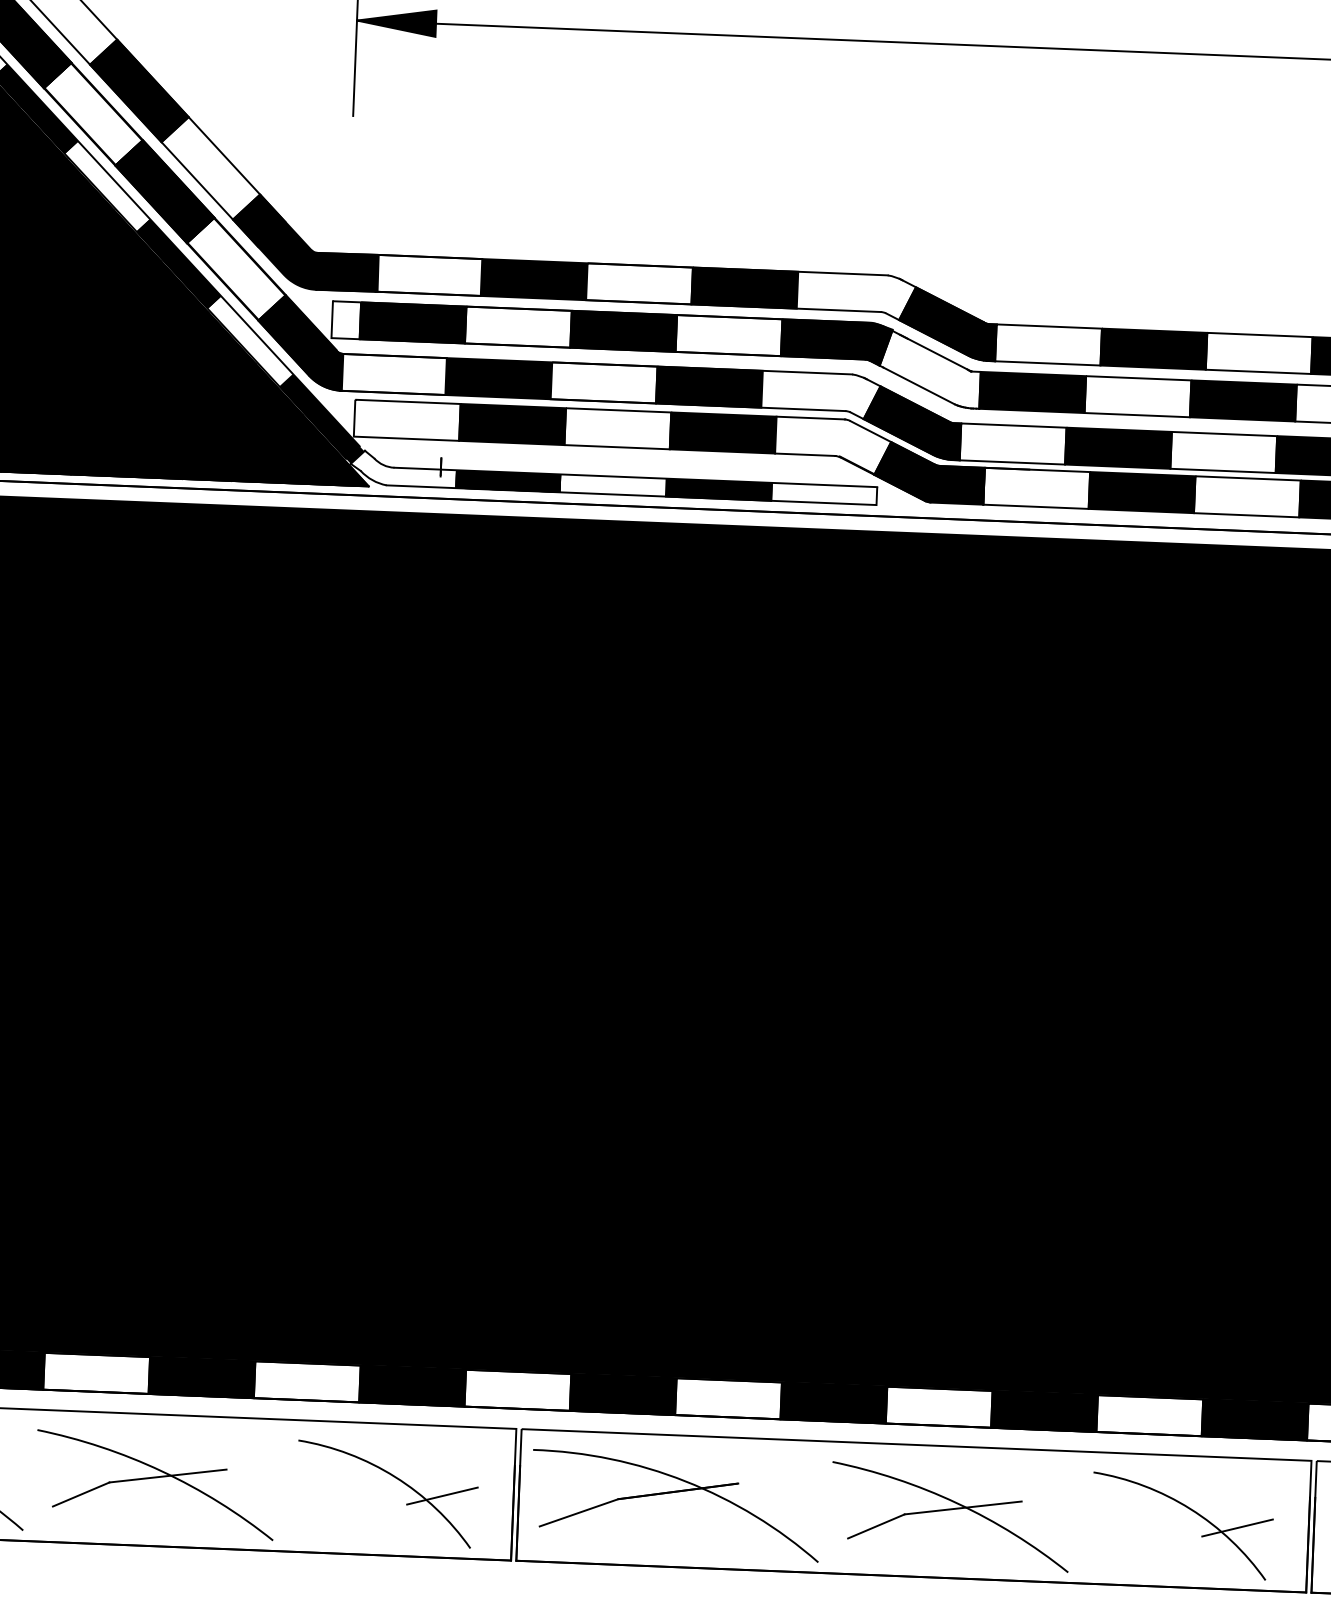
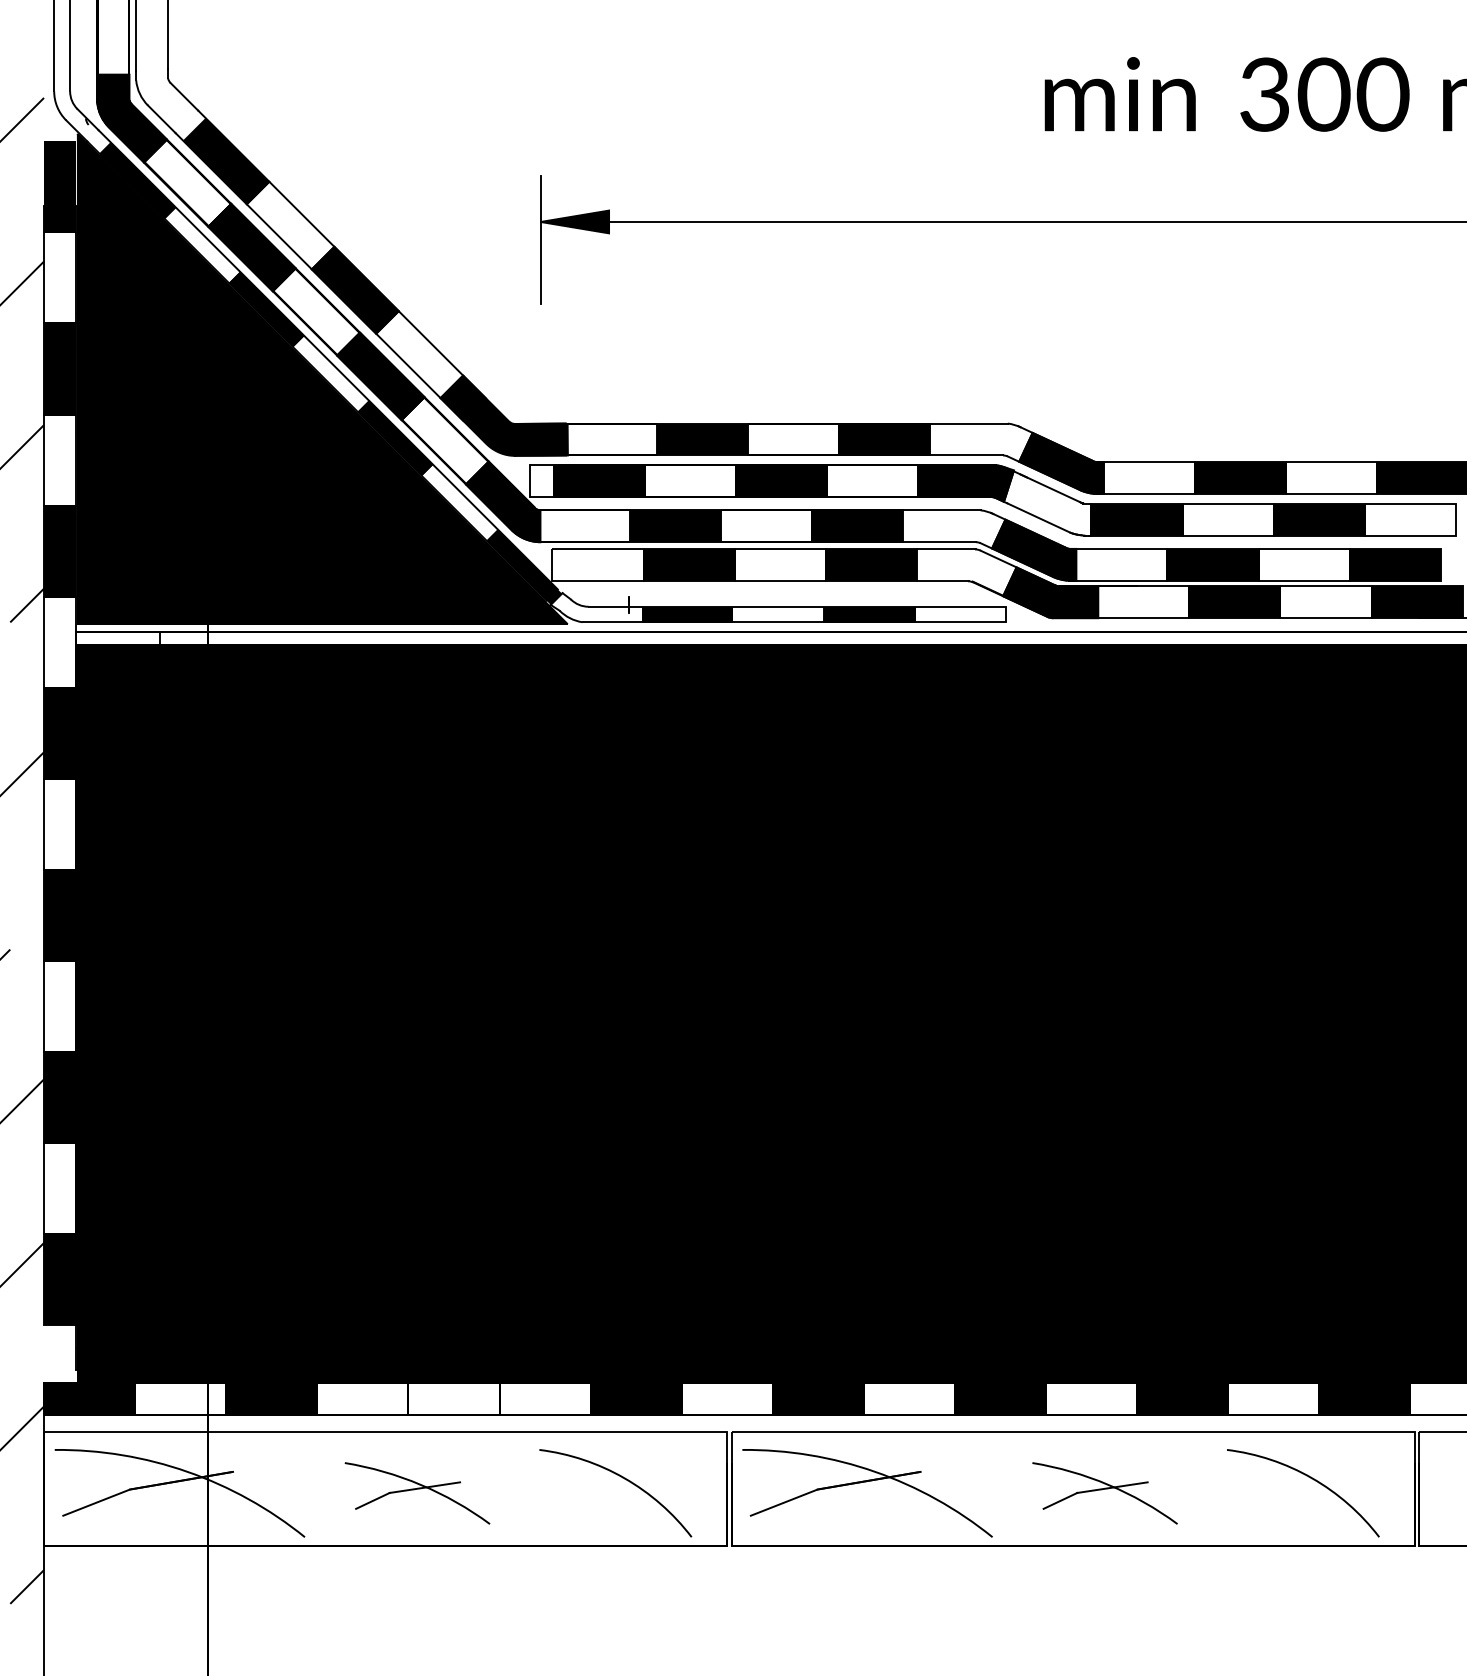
fill: (201, 1377) -> (453, 1398), removed
part: (155, 1485) -> (417, 1493), size x0.7
line: (442, 1495) -> (665, 1492), removed
part: (949, 1517) -> (1104, 1493), size x0.7
line: (1237, 1527) -> (1353, 1492), removed

